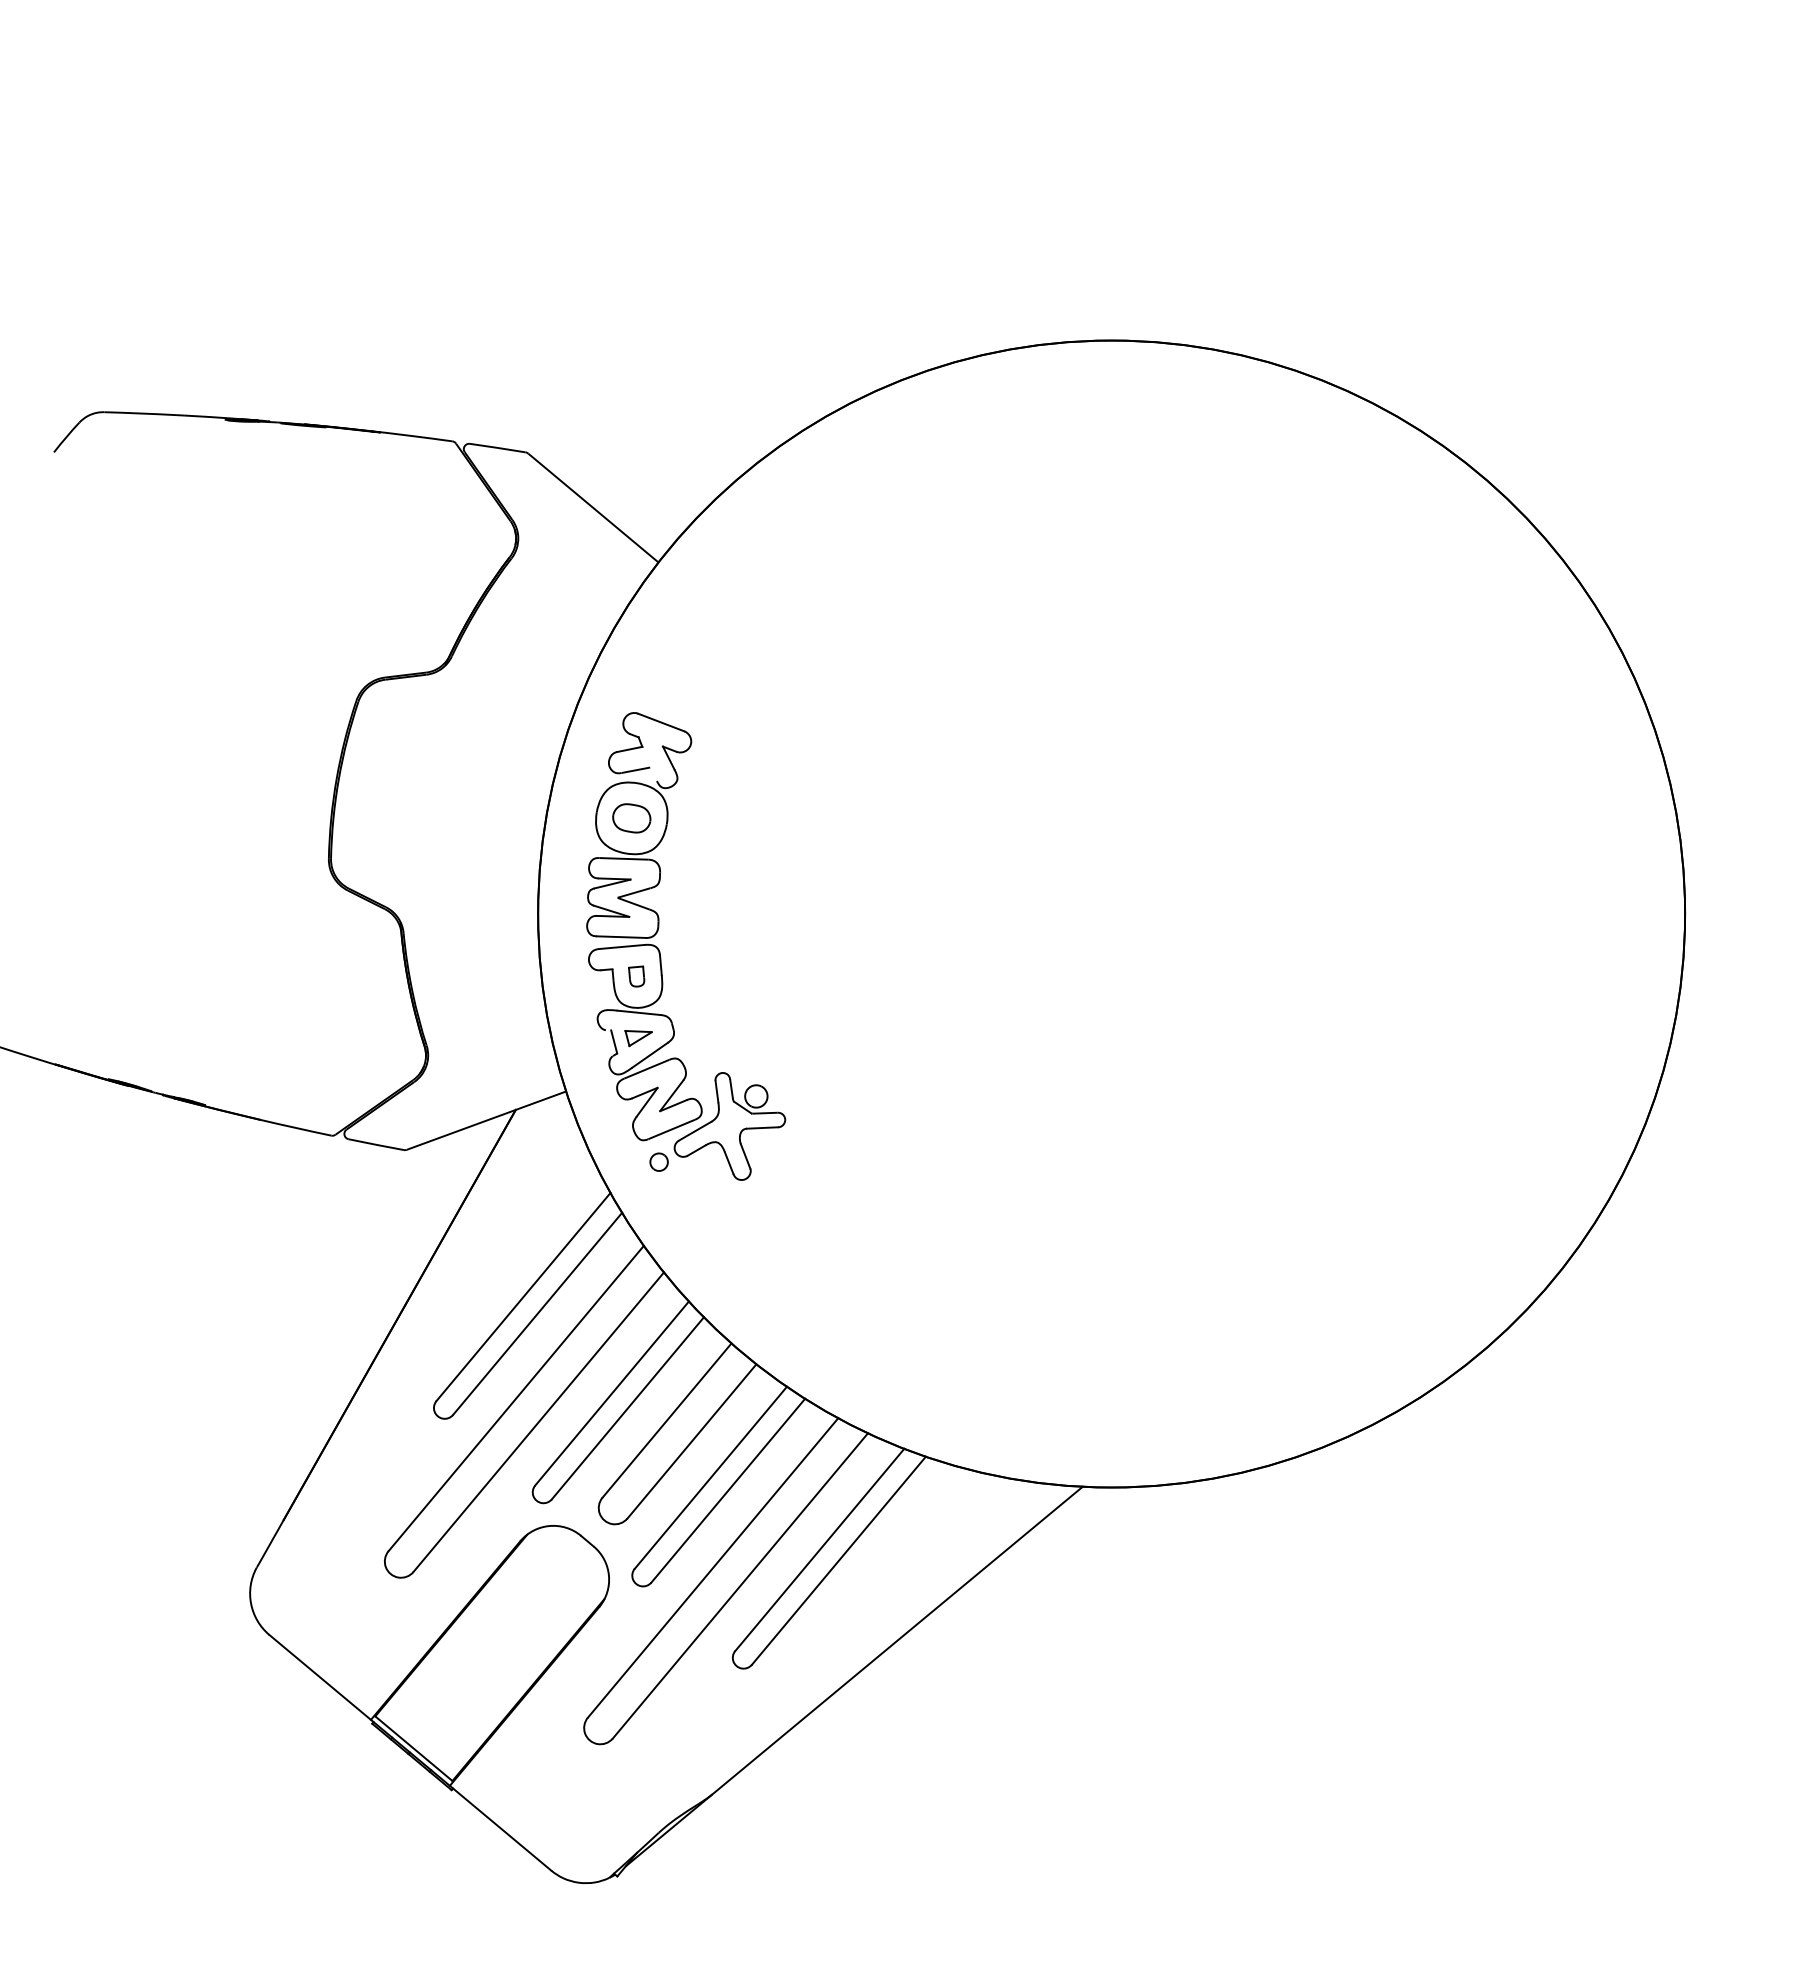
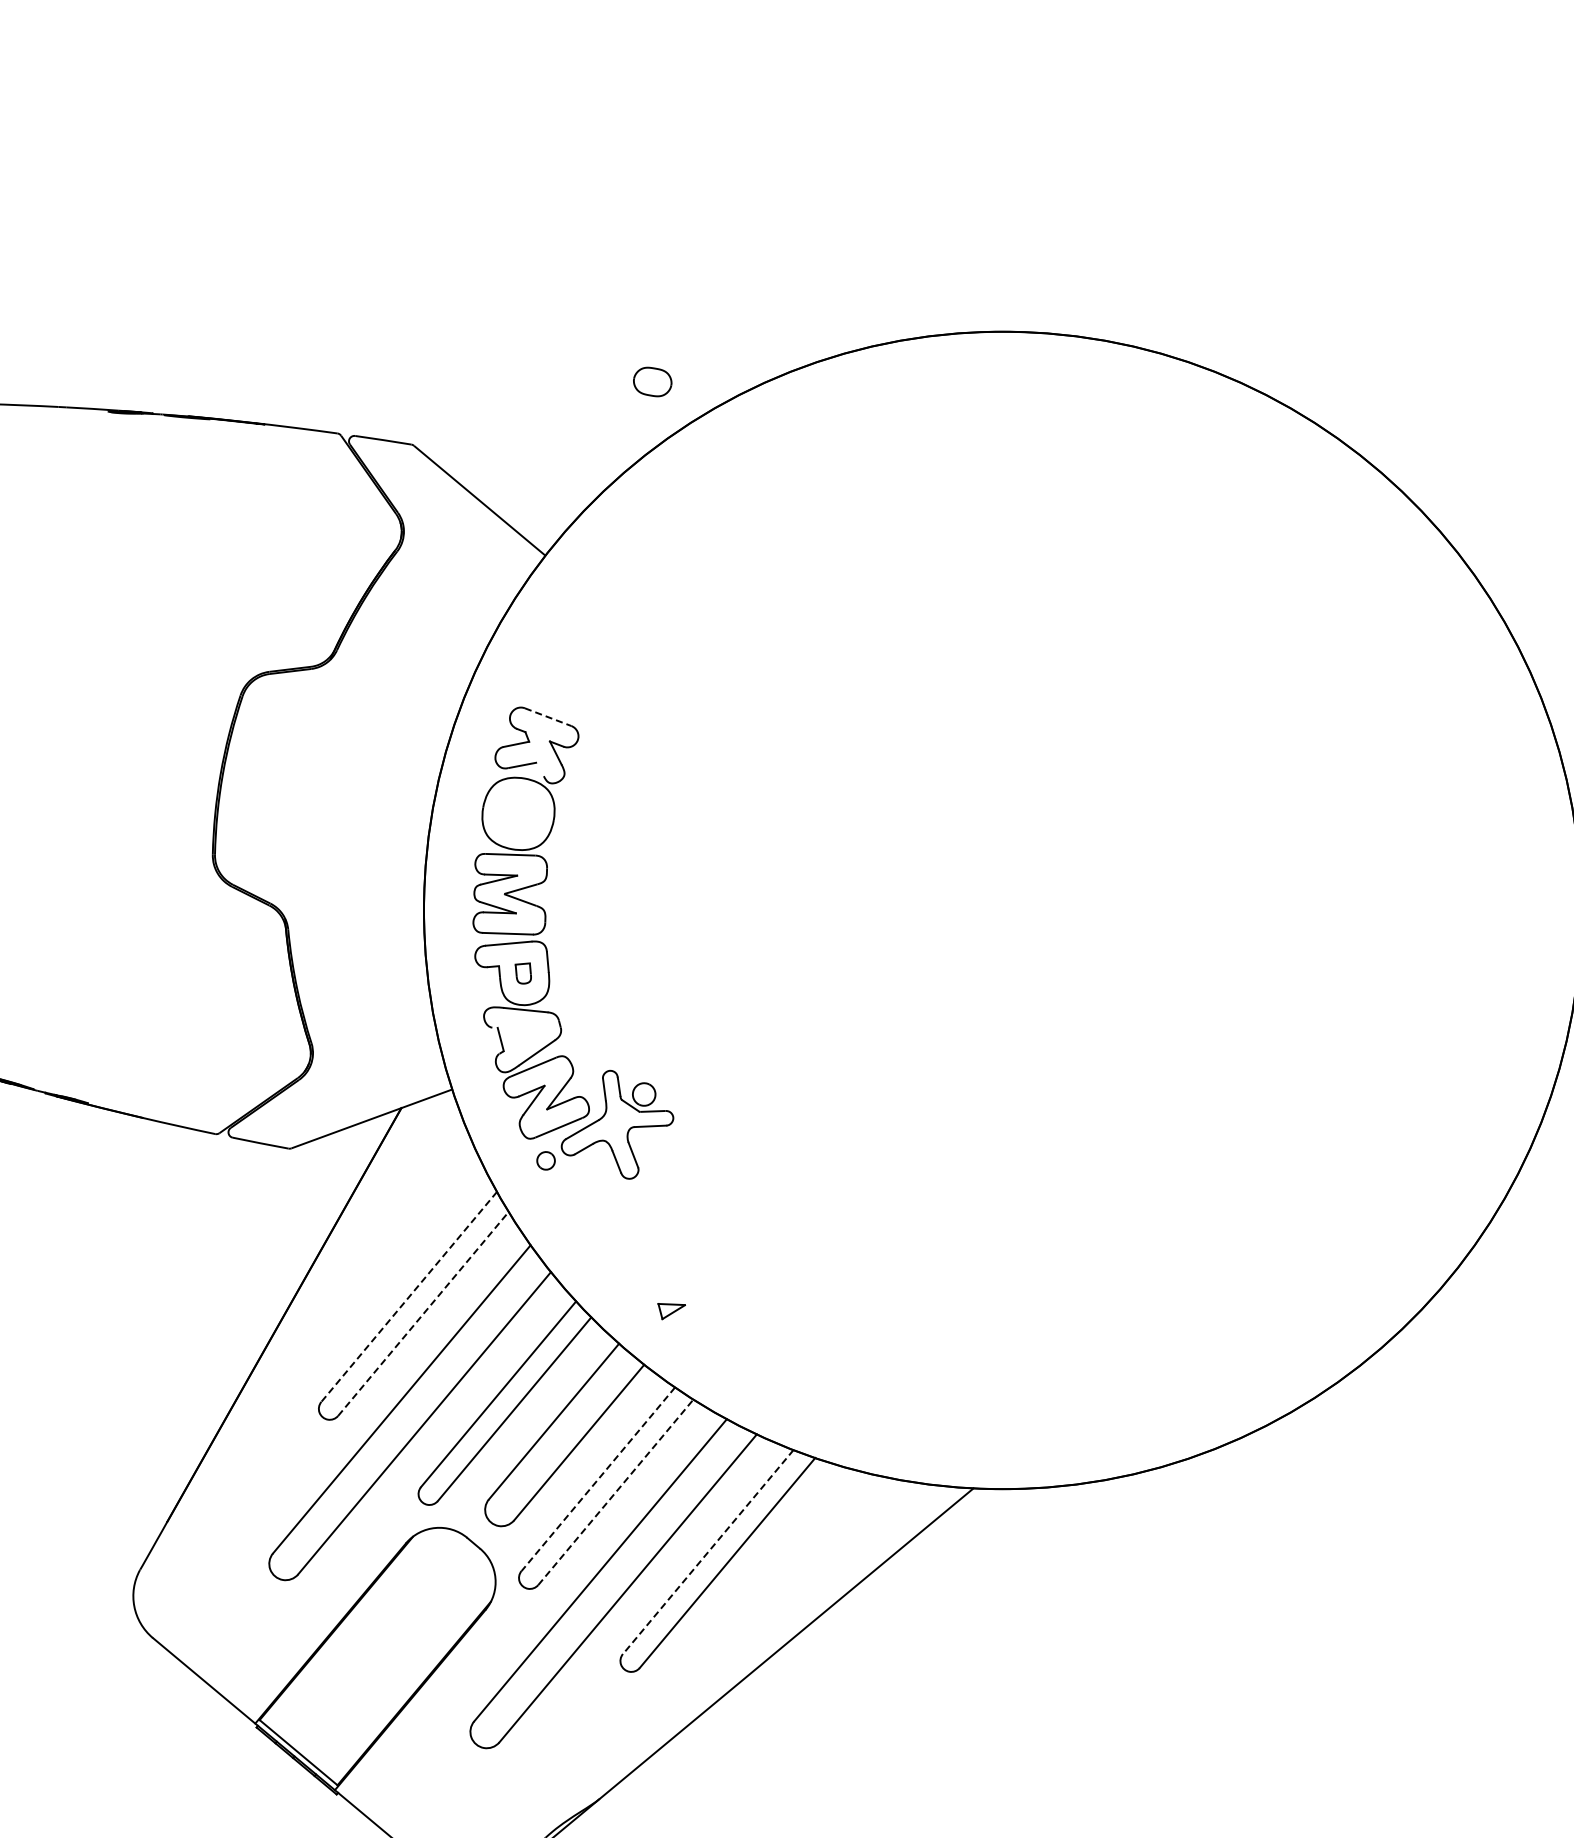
line: (661, 722) -> (548, 717), solid -> dashed
part: (631, 818) -> (652, 382), moved
part: (638, 1038) -> (671, 1311), moved
line: (523, 1297) -> (409, 1297), solid -> dashed
line: (537, 1313) -> (423, 1313), solid -> dashed
line: (710, 1477) -> (597, 1479), solid -> dashed
line: (728, 1490) -> (616, 1492), solid -> dashed
line: (819, 1549) -> (707, 1551), solid -> dashed

